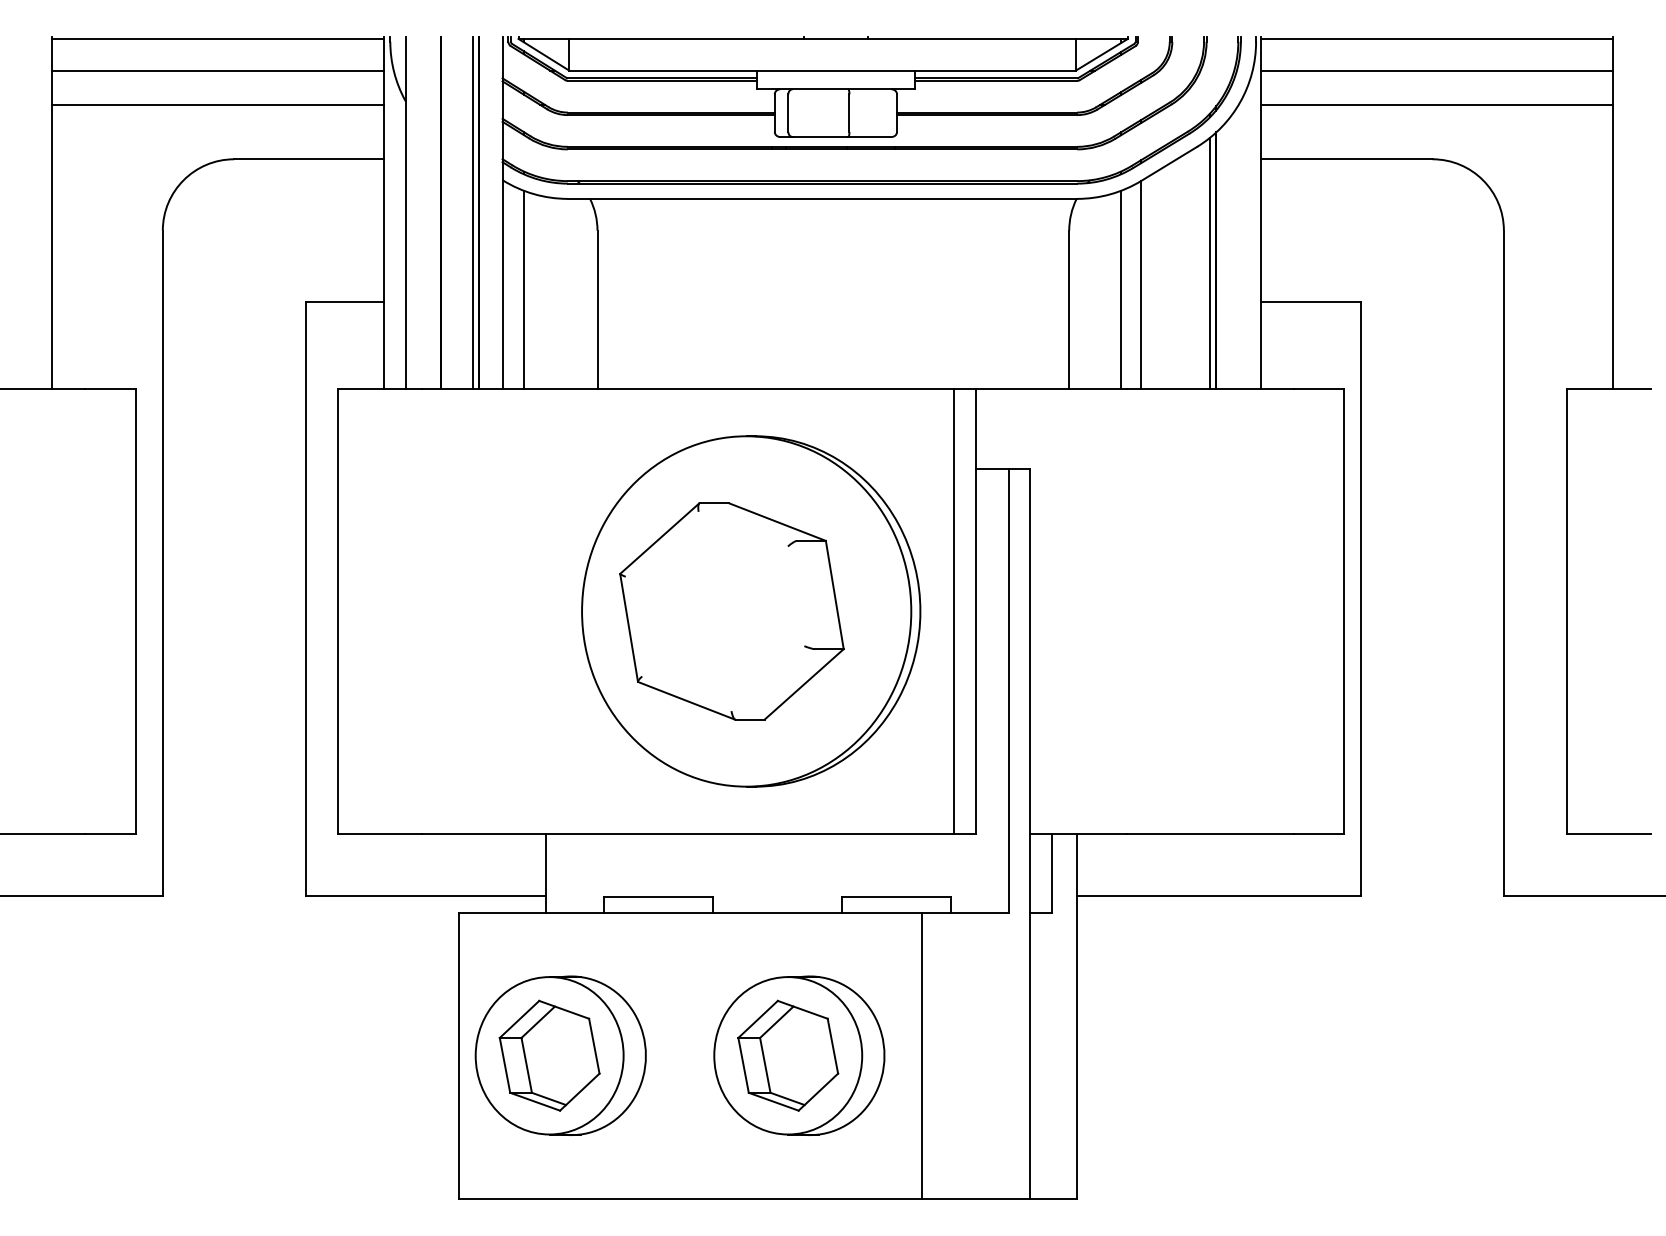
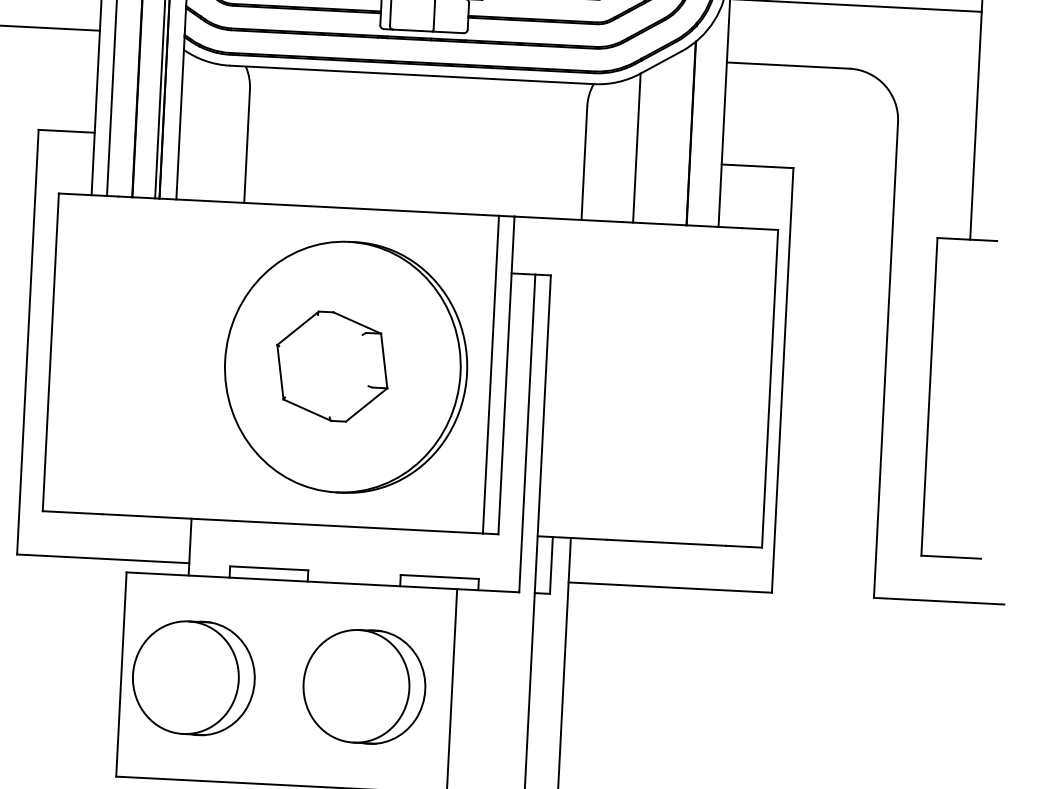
line: (1436, 104) -> (854, 29), removed
line: (1209, 263) -> (686, 135), removed
line: (523, 289) -> (194, 128), removed
line: (1121, 289) -> (622, 150), removed
part: (731, 611) -> (331, 366), size x0.7
part: (549, 1055) -> (185, 677), removed
part: (788, 1055) -> (356, 686), removed

